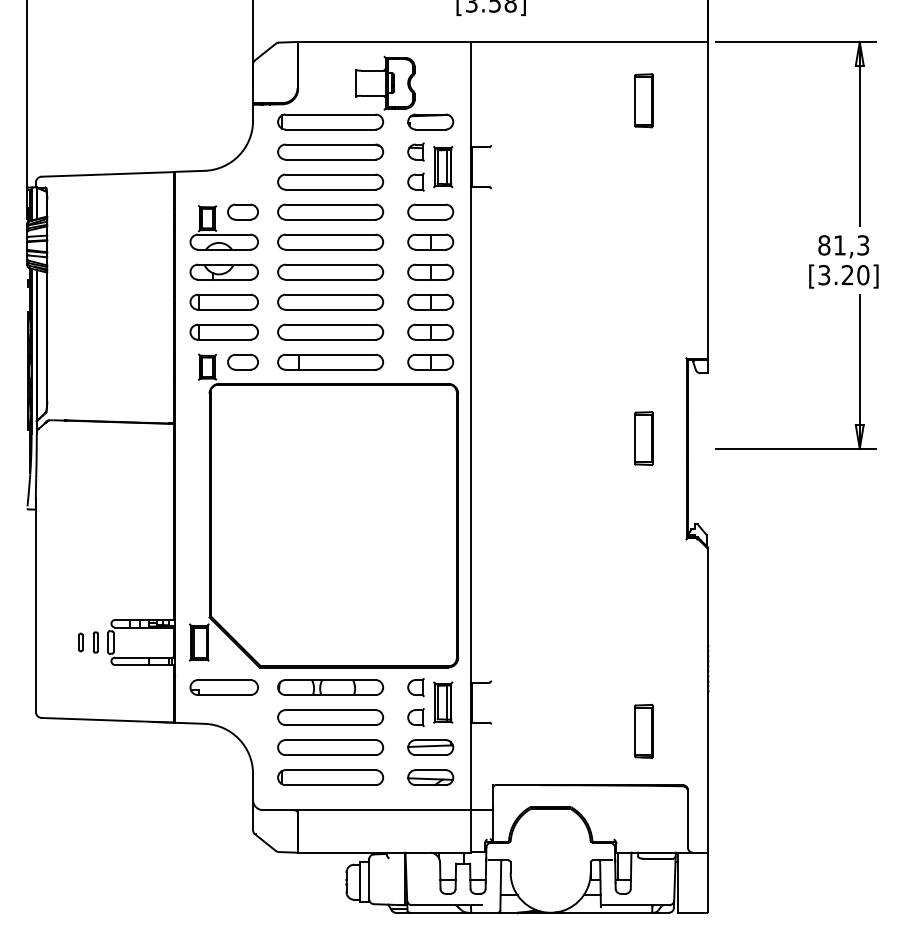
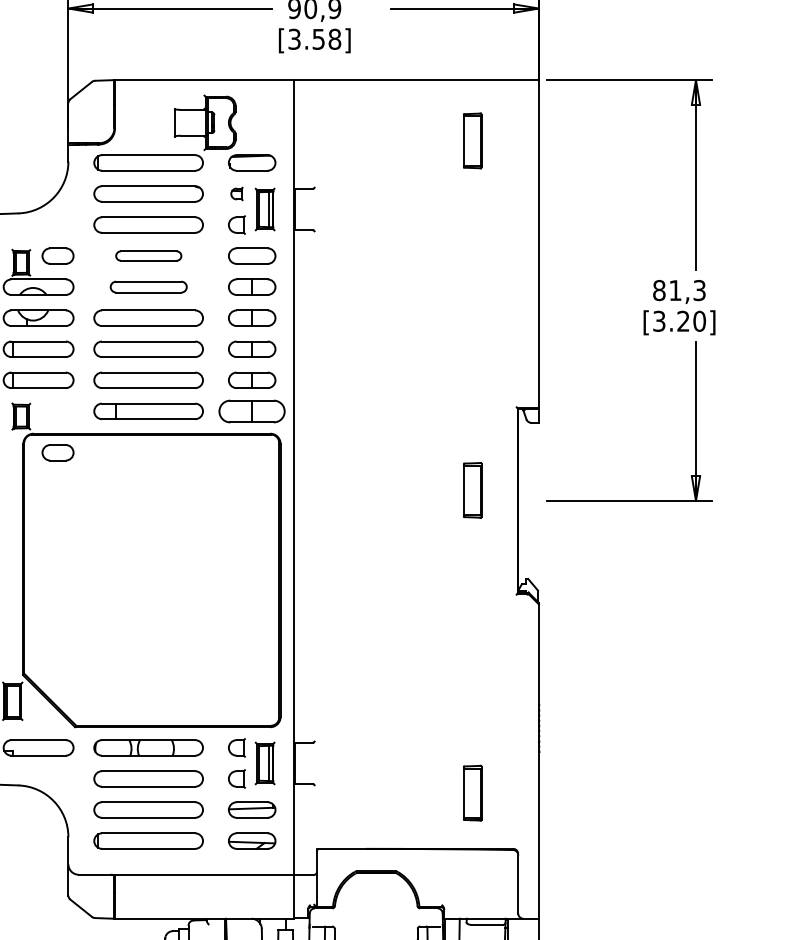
part: (415, 151) -> (236, 193), size x0.7
part: (330, 211) -> (148, 255), size x0.6
part: (330, 241) -> (148, 286), size x0.7
part: (242, 361) -> (57, 452), moved
part: (430, 361) -> (251, 410), size x1.4

